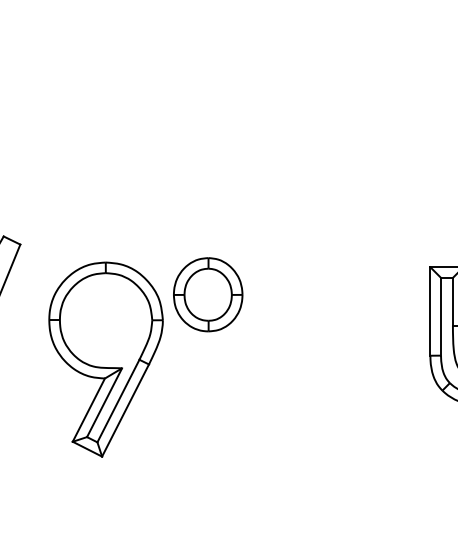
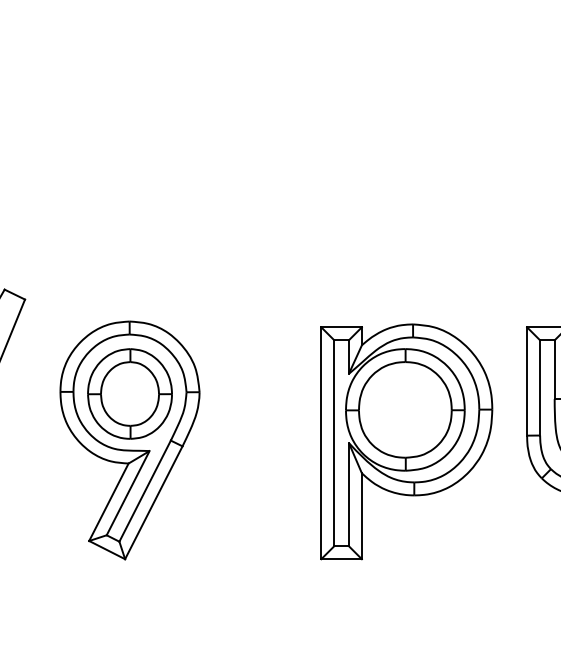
part: (207, 294) -> (129, 393), moved
part: (331, 360) -> (406, 441), added

